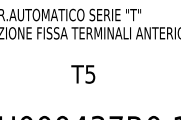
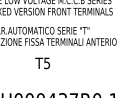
text: (82, 74) -> (42, 63), moved

